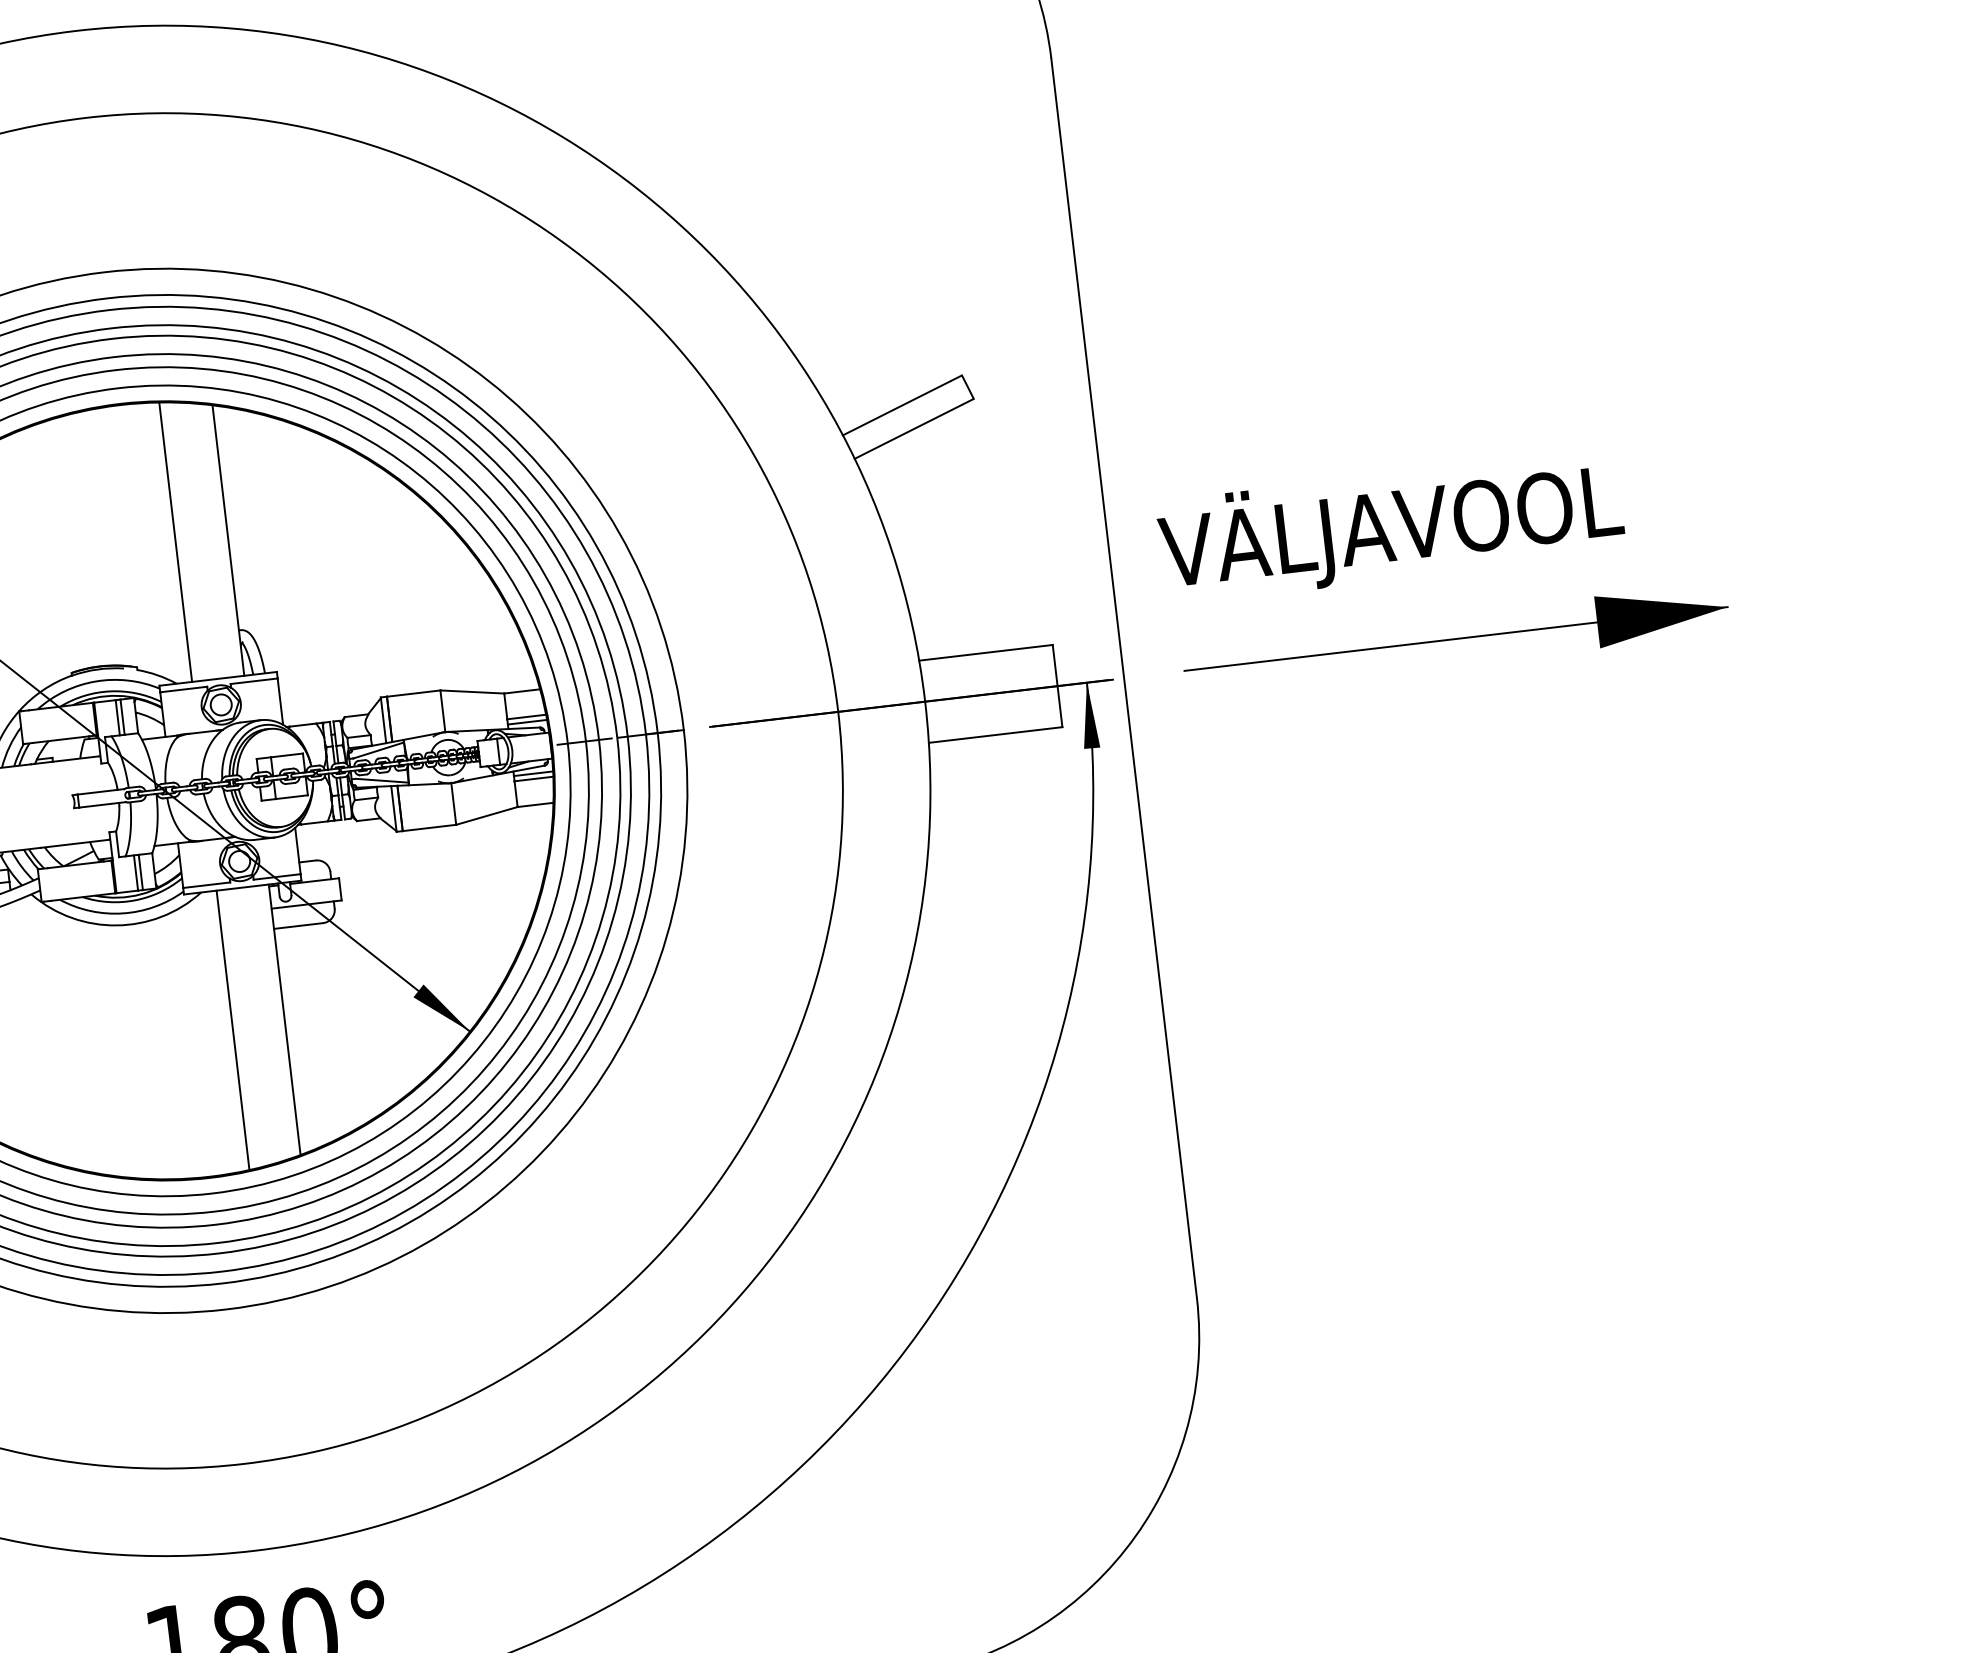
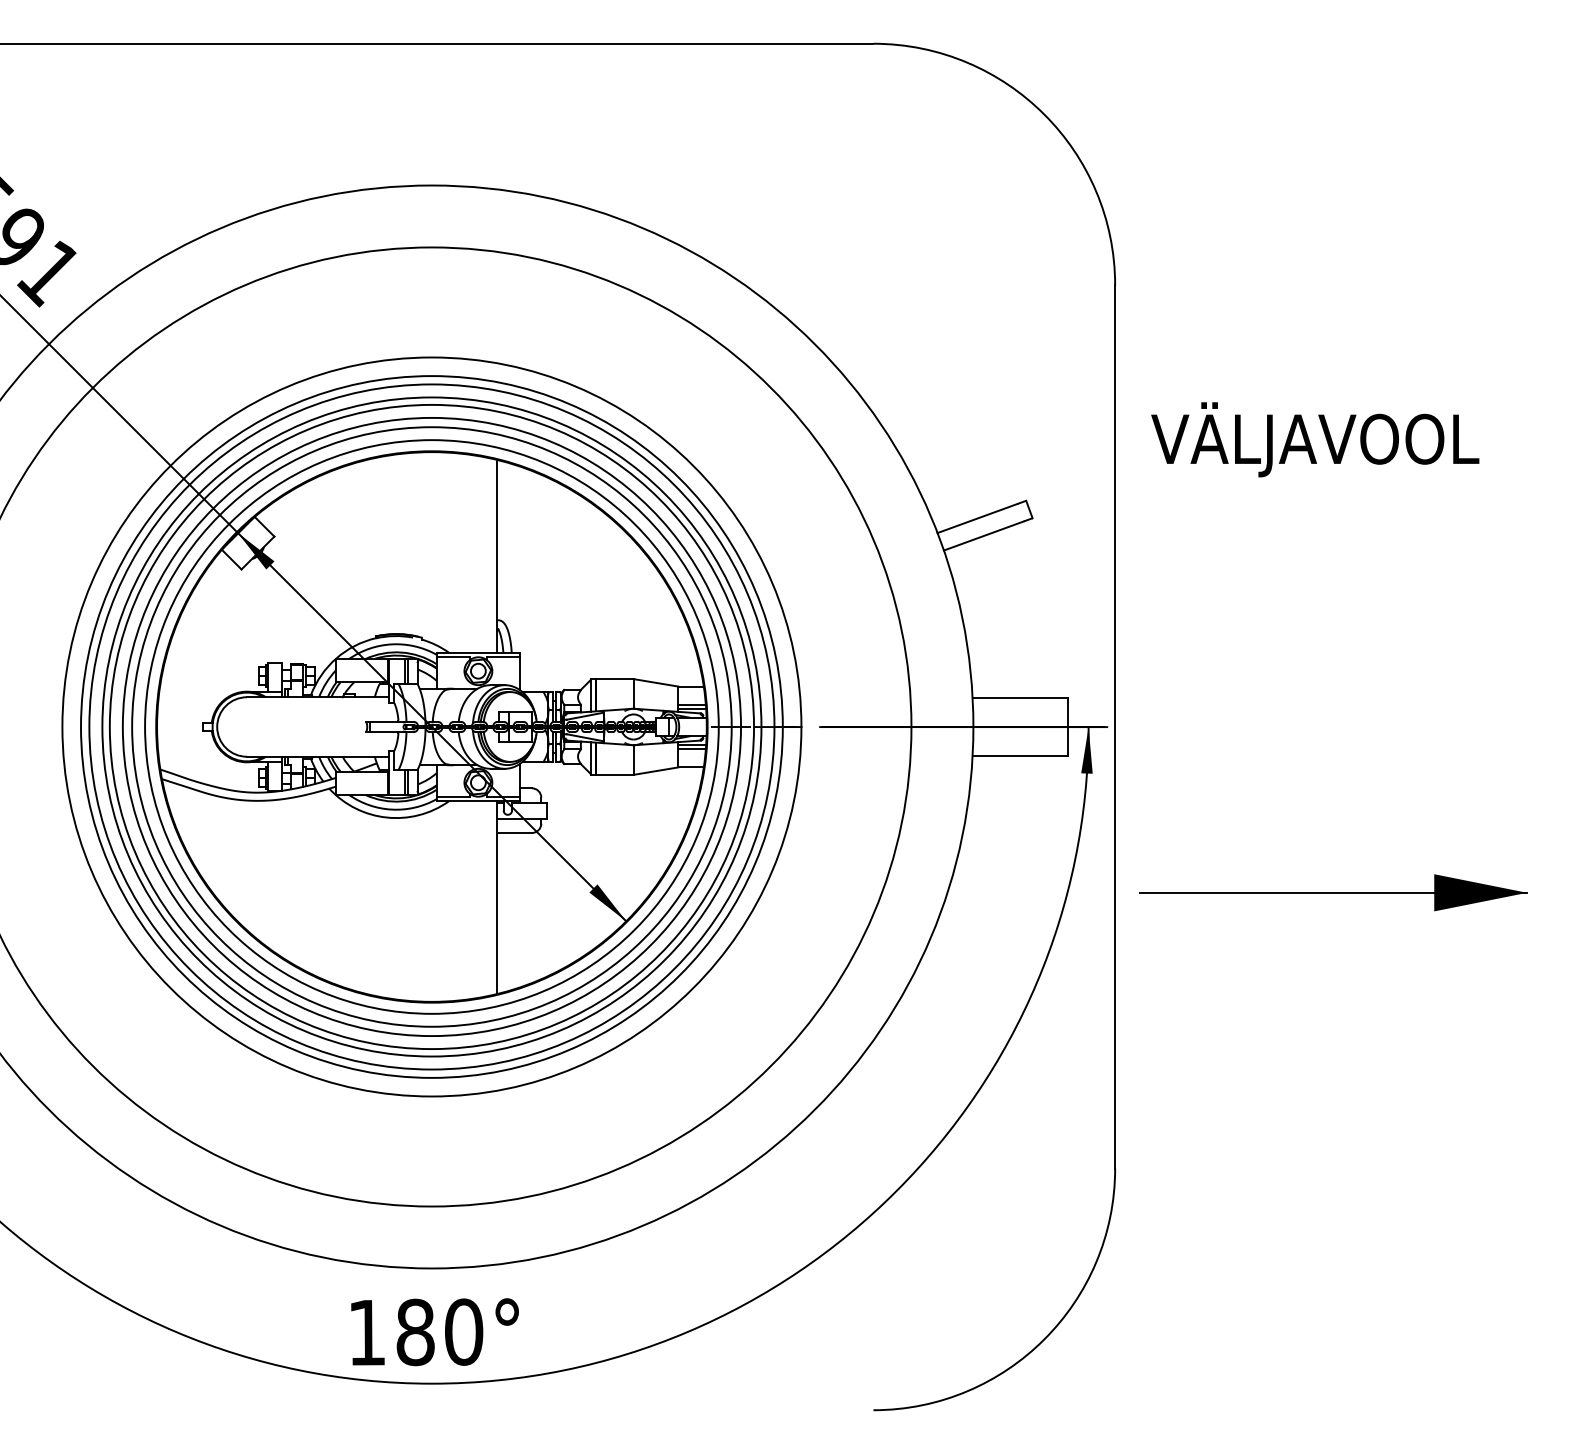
text: (1391, 526) -> (1315, 439), moved
line: (175, 541) -> (459, 552), removed
part: (1455, 638) -> (1333, 892), moved
line: (232, 1029) -> (459, 900), removed

